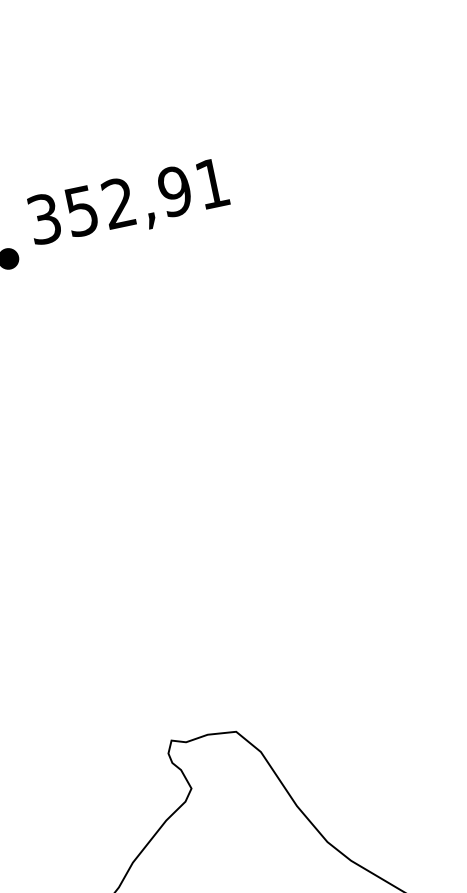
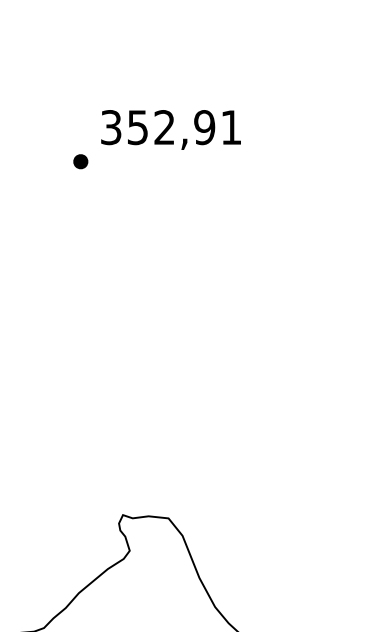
text: (127, 204) -> (170, 129), moved

